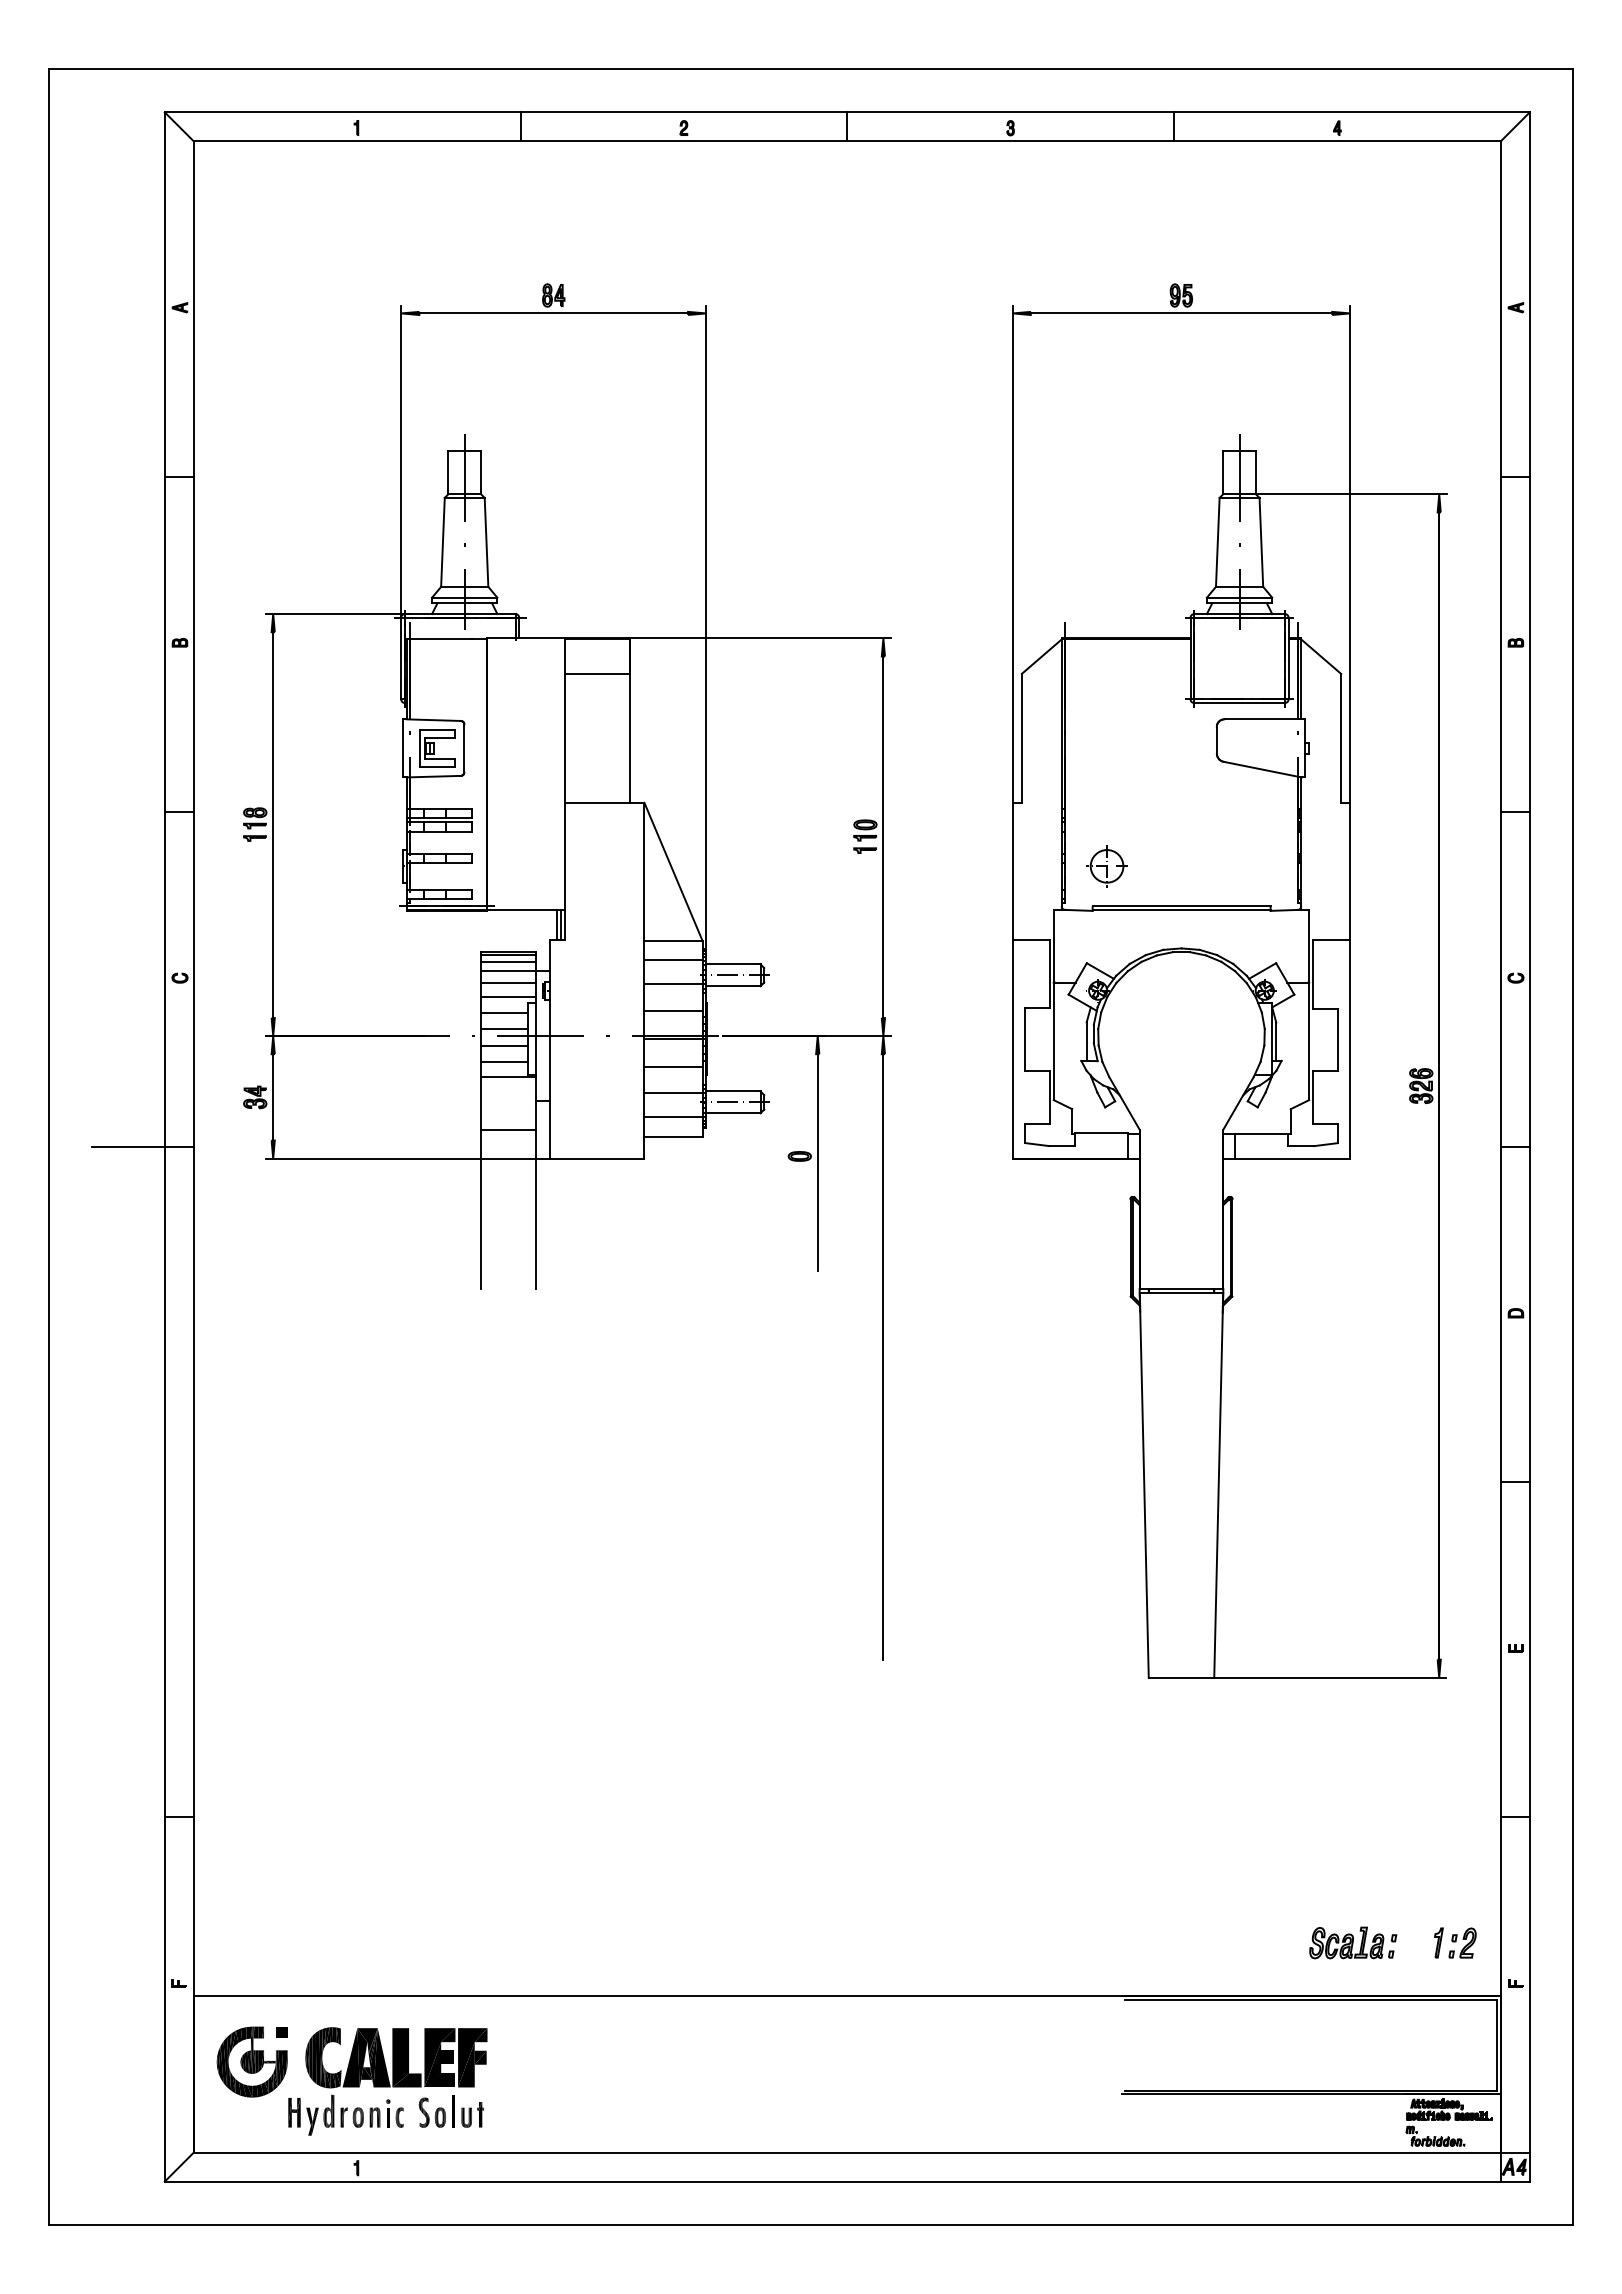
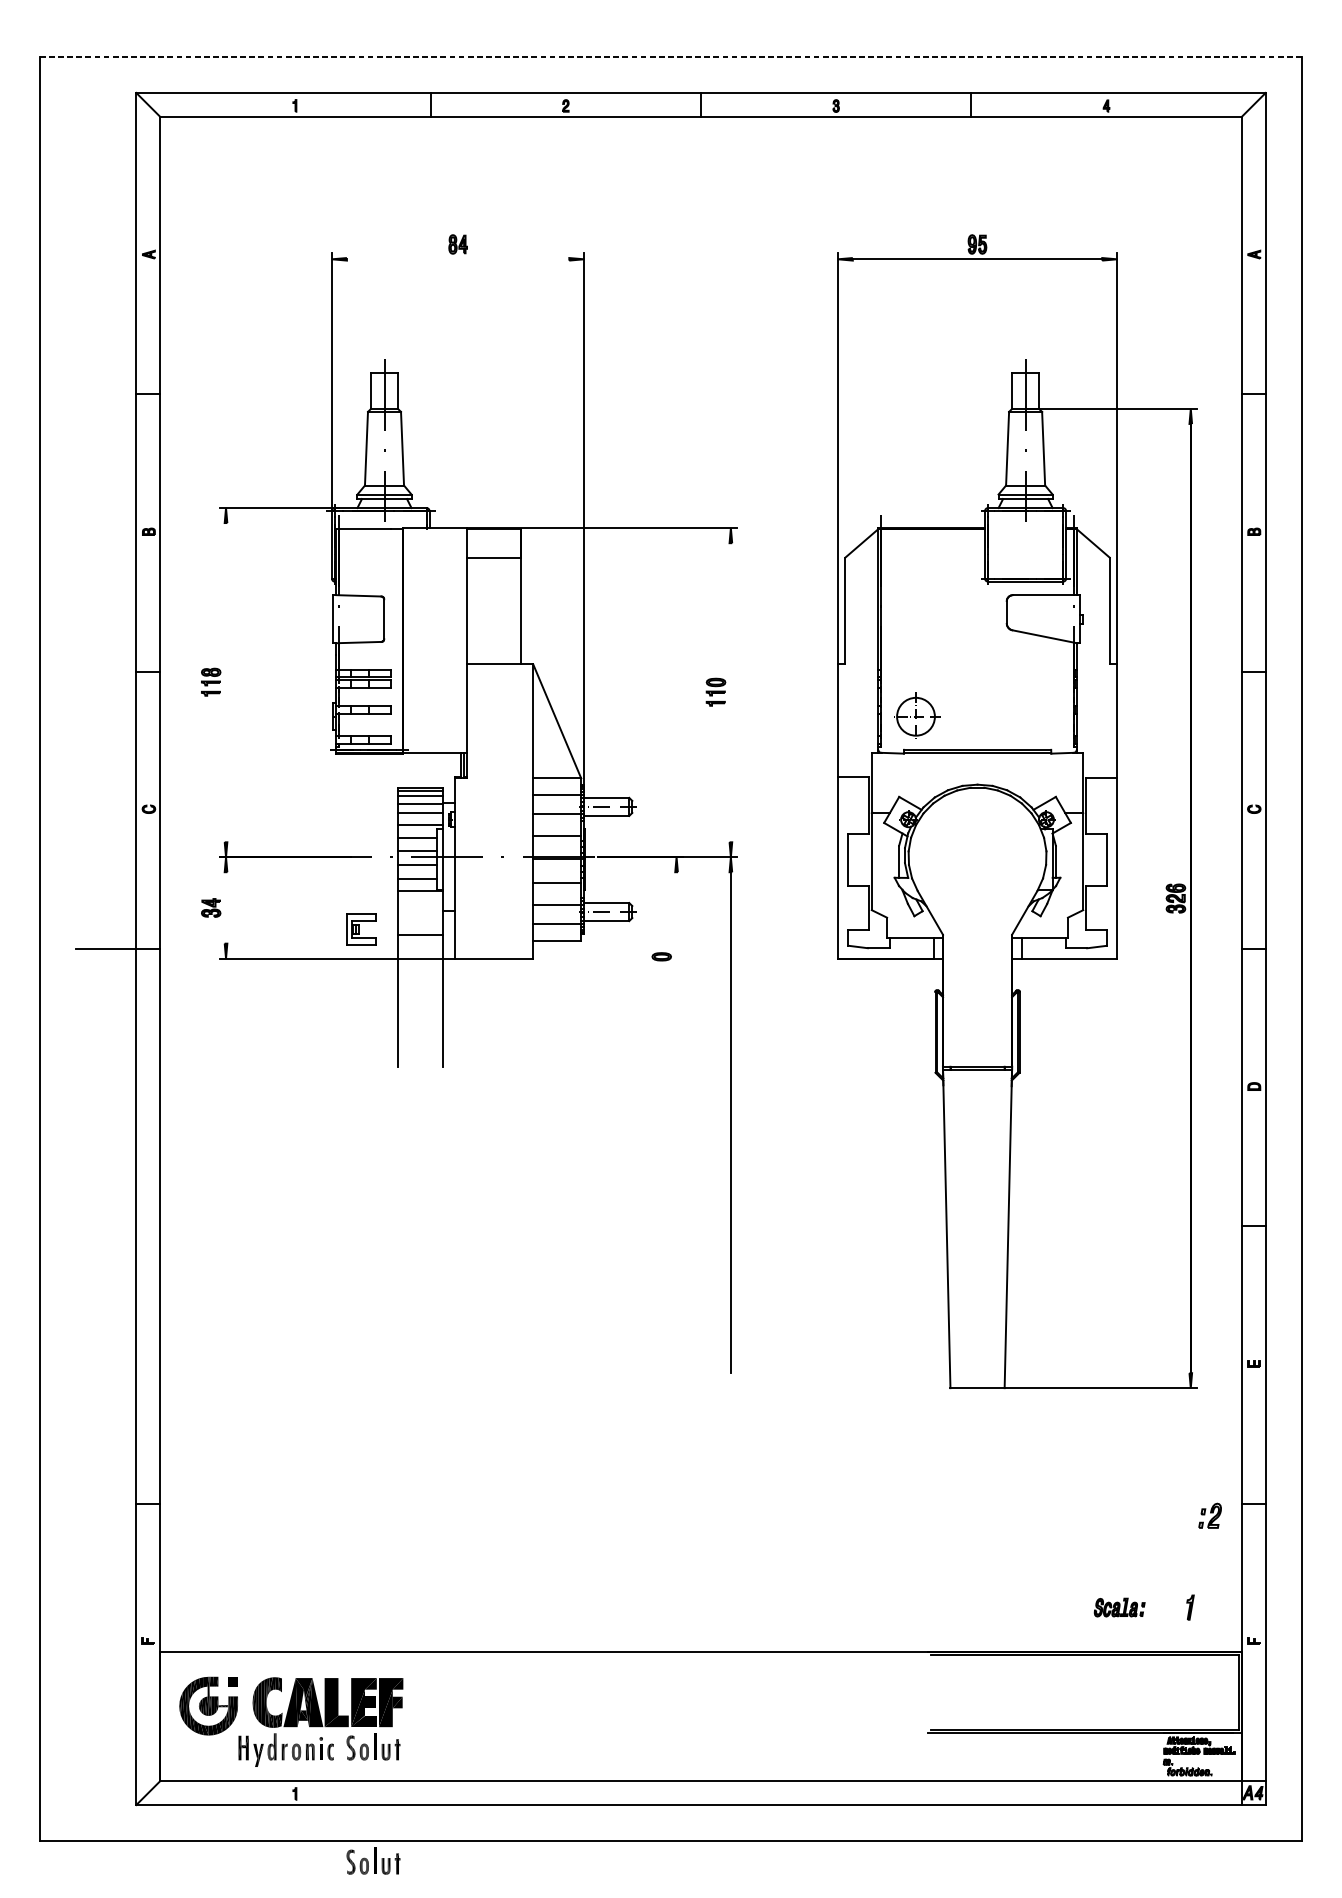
line: (810, 68) -> (670, 56), solid -> dashed
line: (553, 313) -> (457, 259), removed
part: (437, 748) -> (361, 929), moved
line: (273, 825) -> (226, 682), removed
line: (883, 837) -> (730, 692), removed
part: (1106, 866) -> (915, 716), size x1.4
line: (273, 1097) -> (226, 908), removed
line: (817, 1162) -> (676, 961), removed
part: (1353, 1942) -> (1119, 1607), size x0.7
part: (1462, 1942) -> (1210, 1515), moved
part: (450, 2249) -> (372, 1861), added

